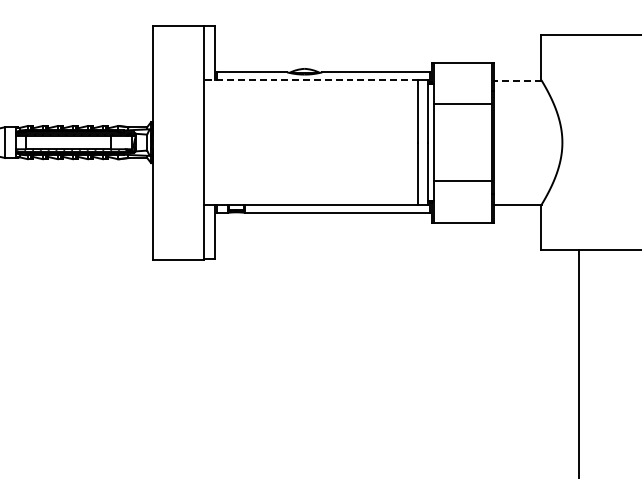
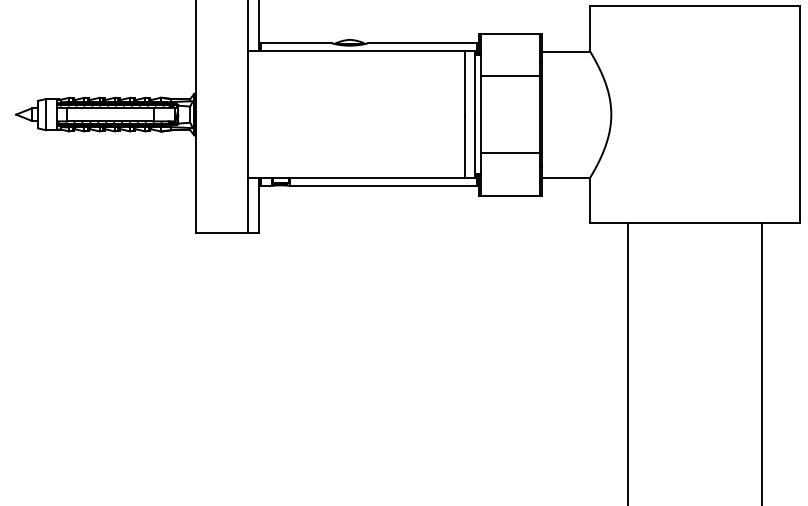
line: (311, 80) -> (356, 51), dashed -> solid
line: (517, 80) -> (565, 51), dashed -> solid

